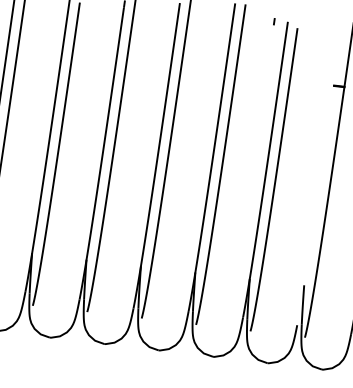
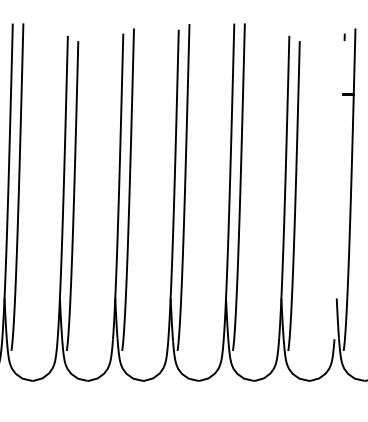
line: (274, 20) -> (344, 36), moved

